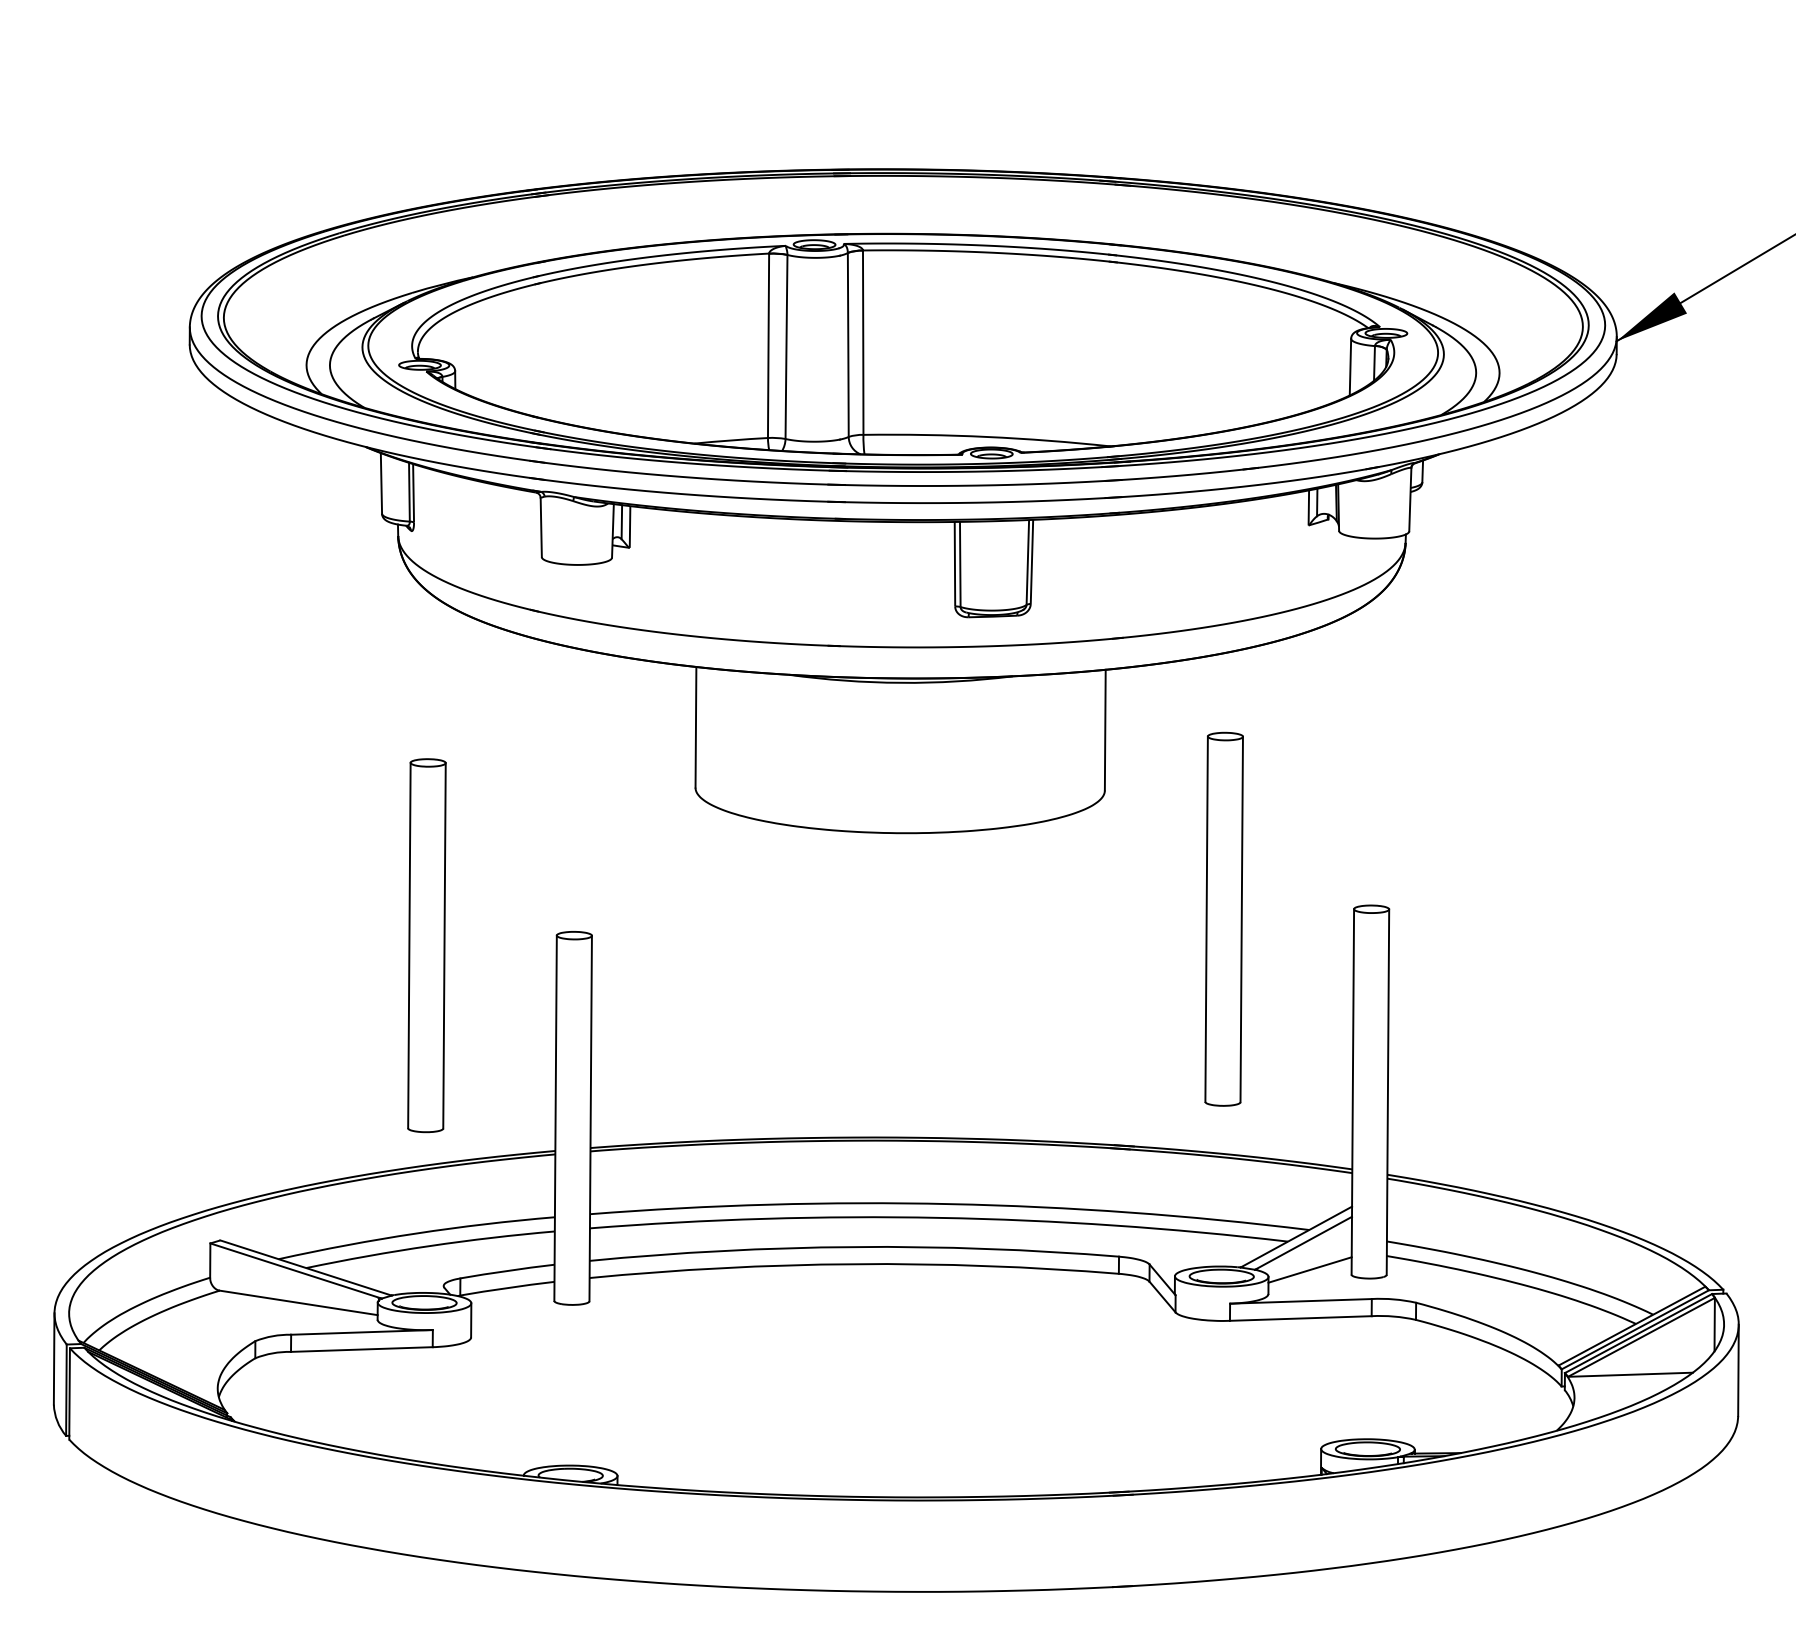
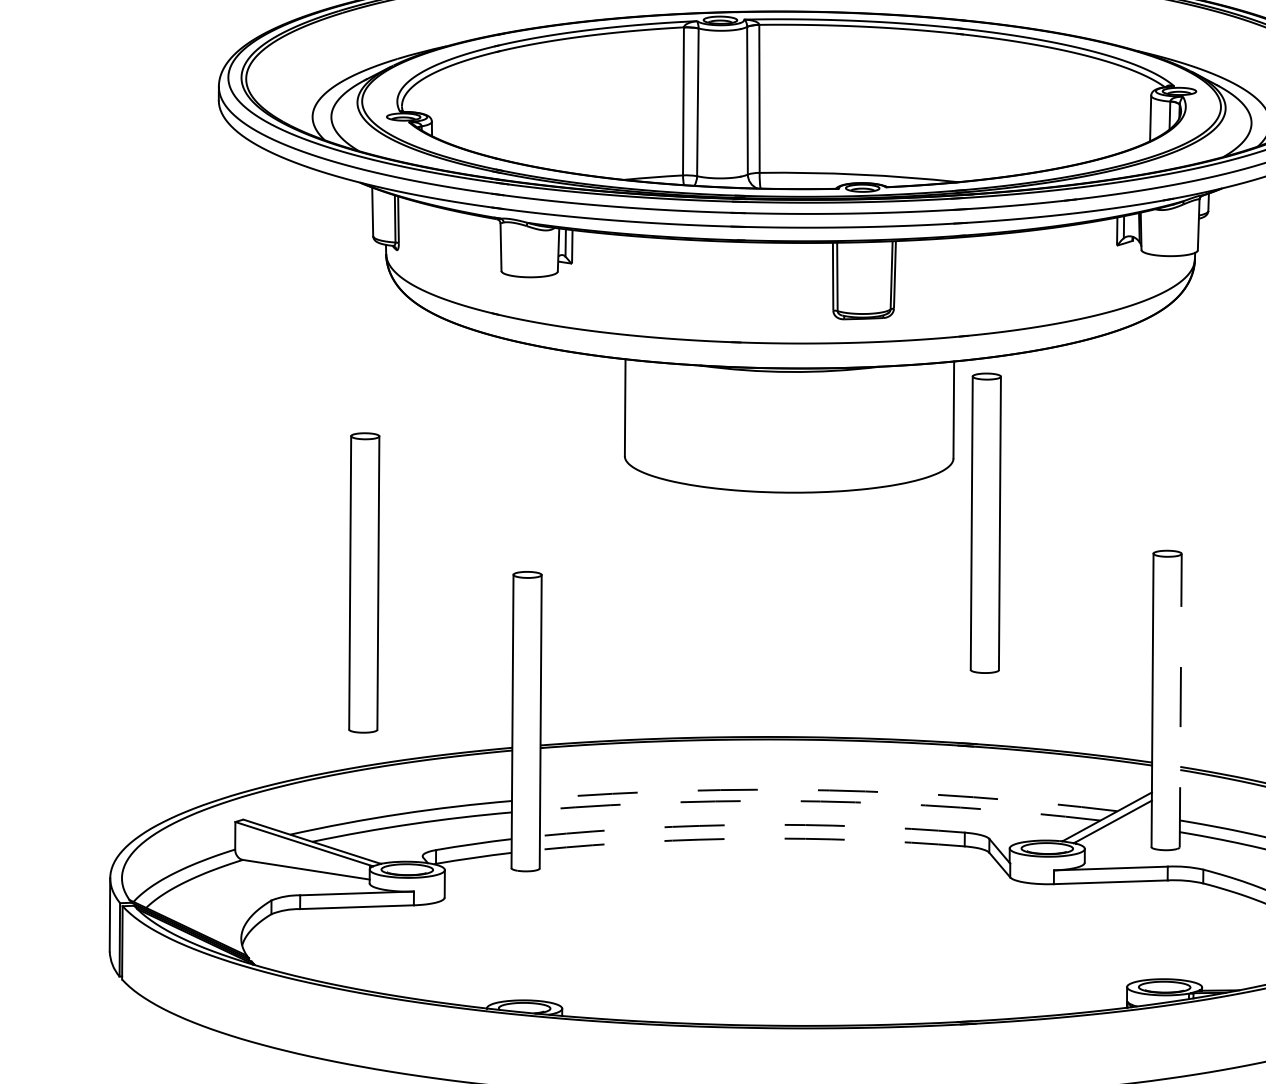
part: (1223, 918) -> (985, 522), moved
part: (426, 945) -> (363, 582), moved
line: (1387, 1092) -> (1180, 700), solid -> dashed
arc: (950, 1204) -> (829, 790), solid -> dashed
arc: (939, 1217) -> (820, 801), solid -> dashed
arc: (854, 1247) -> (752, 825), solid -> dashed
arc: (854, 1264) -> (752, 838), solid -> dashed
line: (1309, 1269) -> (1117, 842), removed

